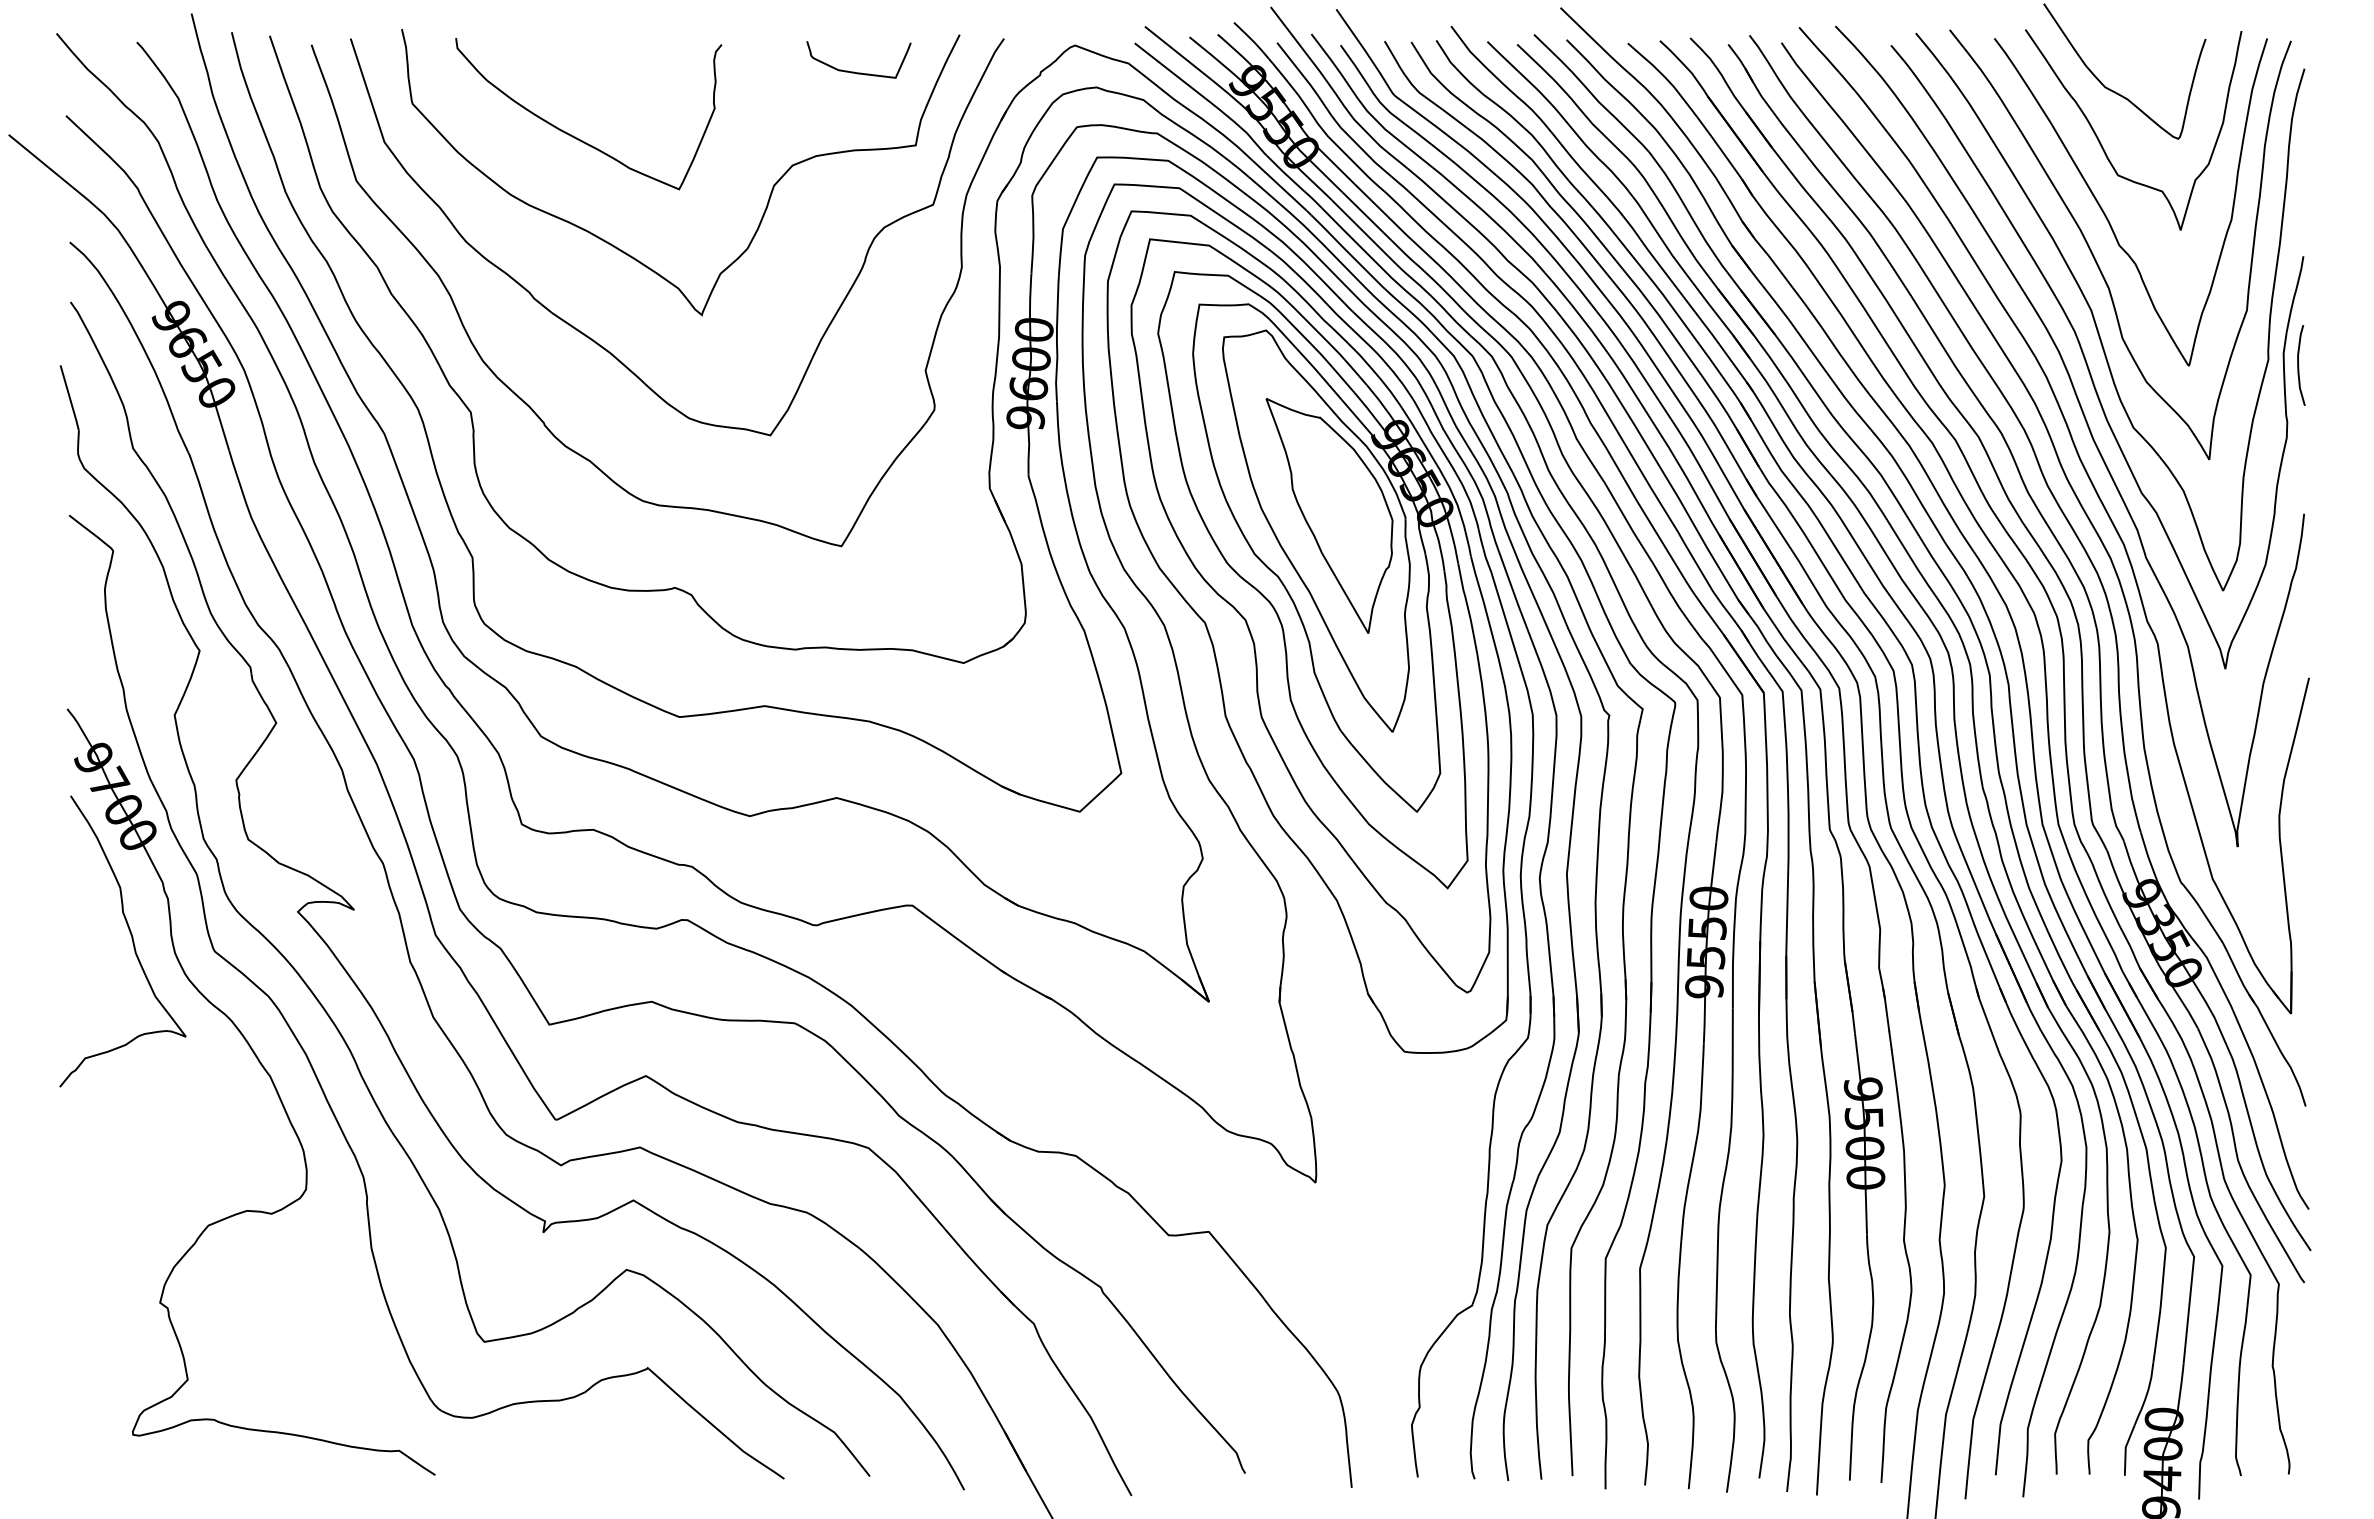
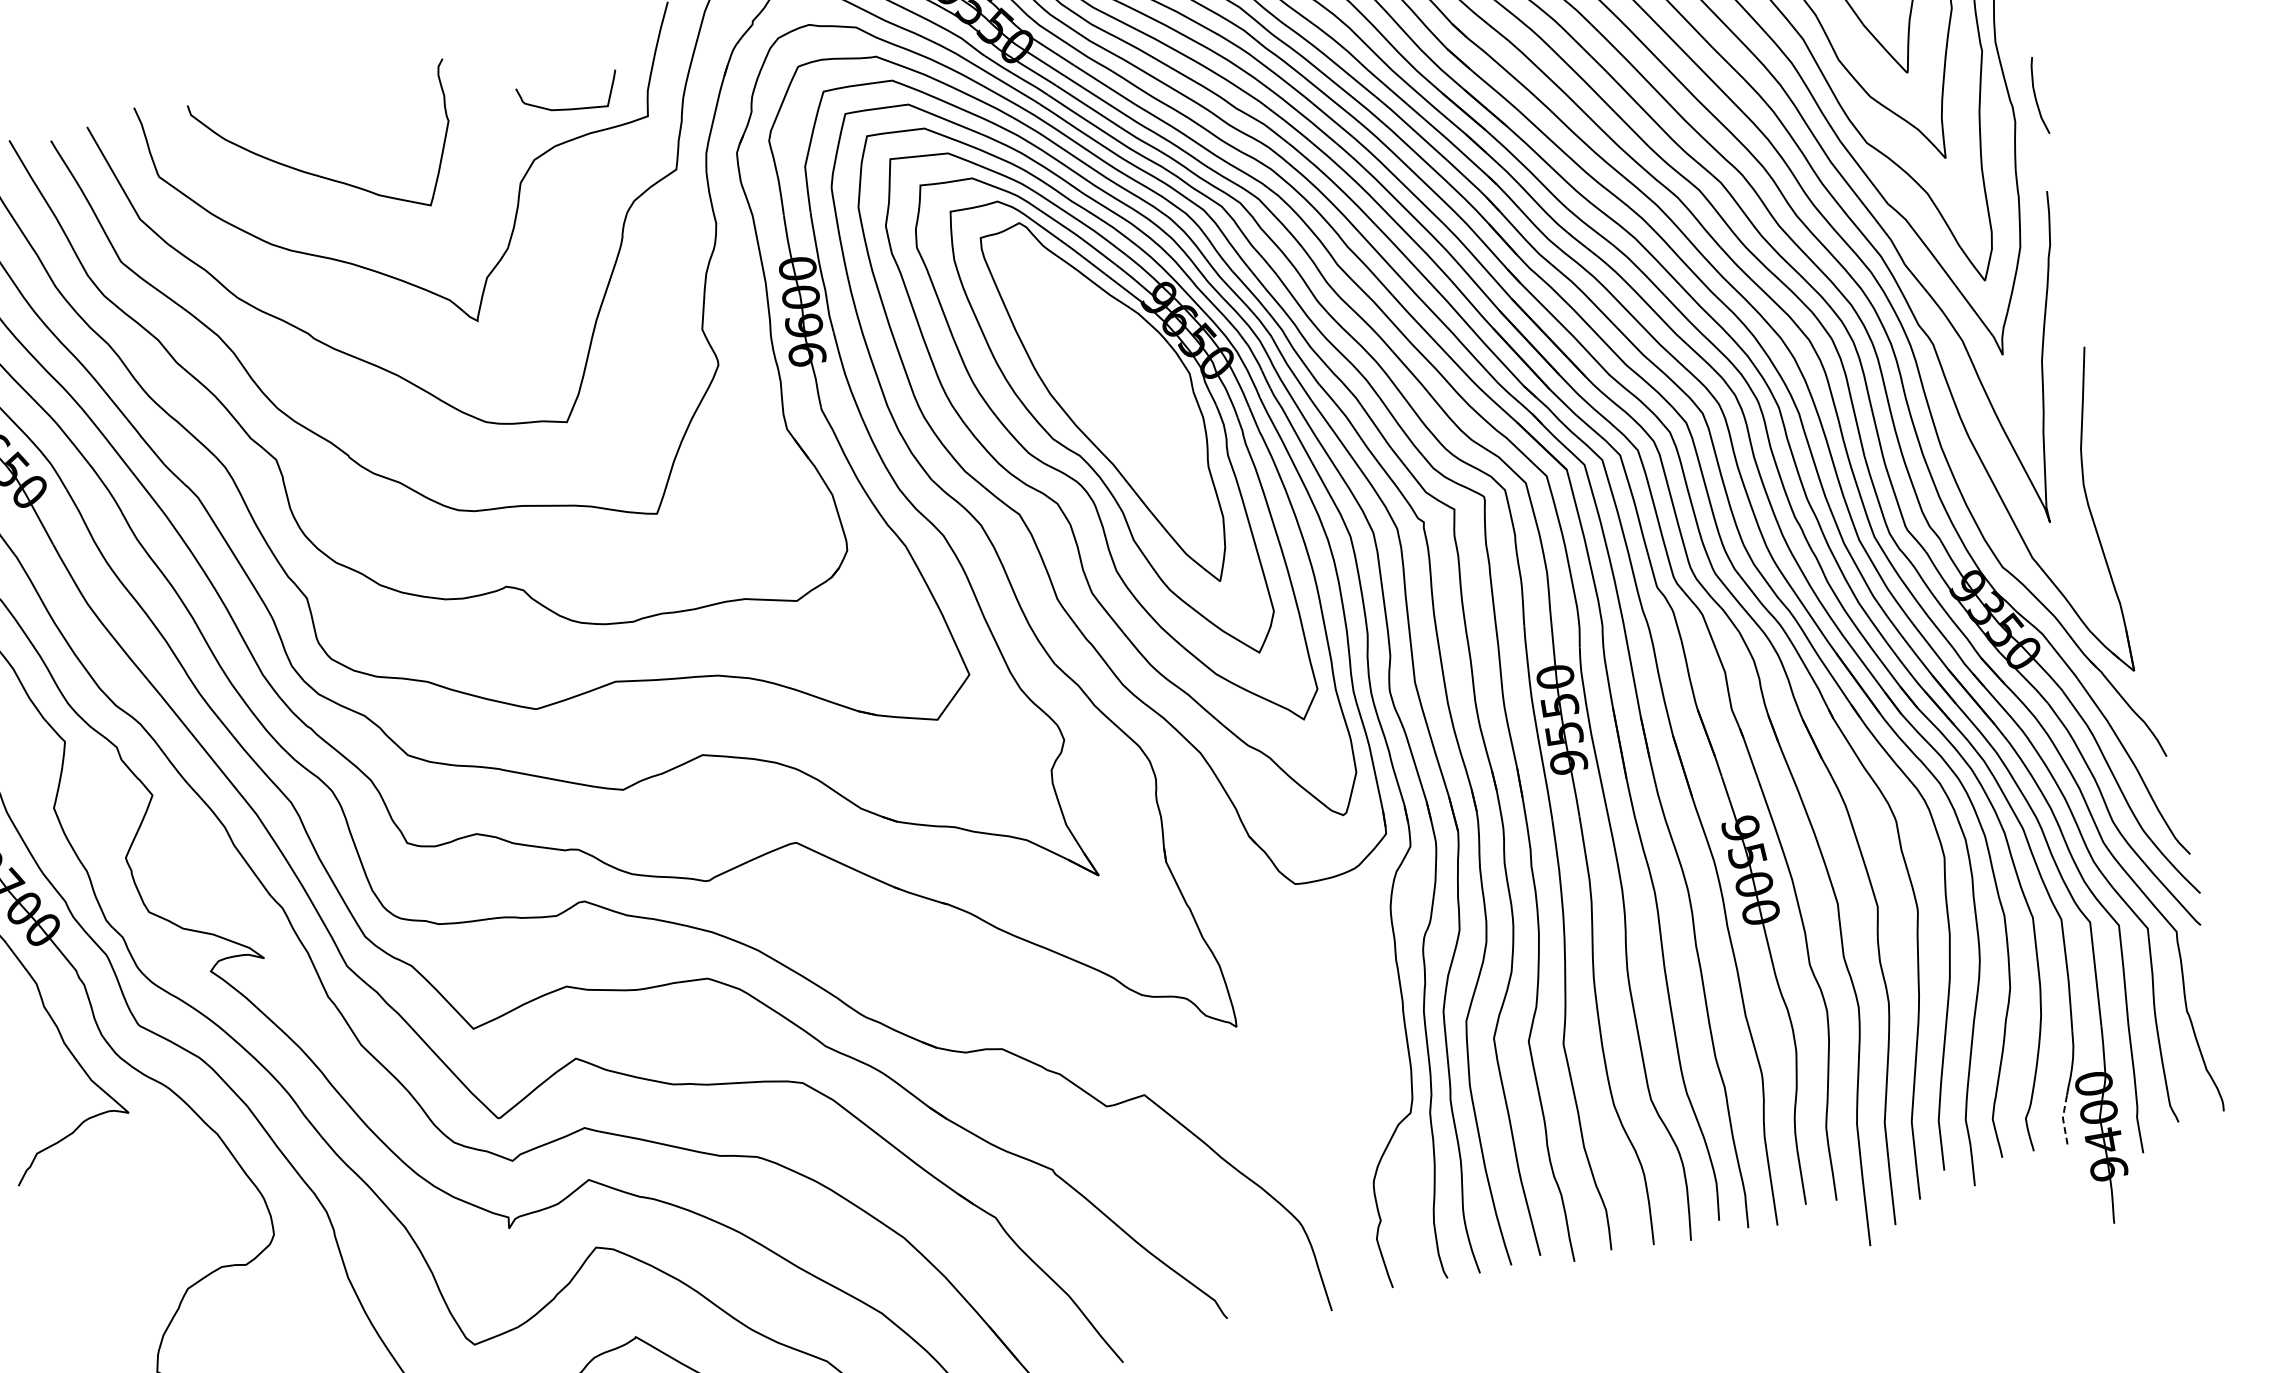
curve: (854, 71) -> (567, 108), moved
curve: (2299, 366) -> (2036, 97), moved
part: (1329, 515) -> (1116, 387), removed
line: (2125, 1449) -> (2063, 1120), solid -> dashed

